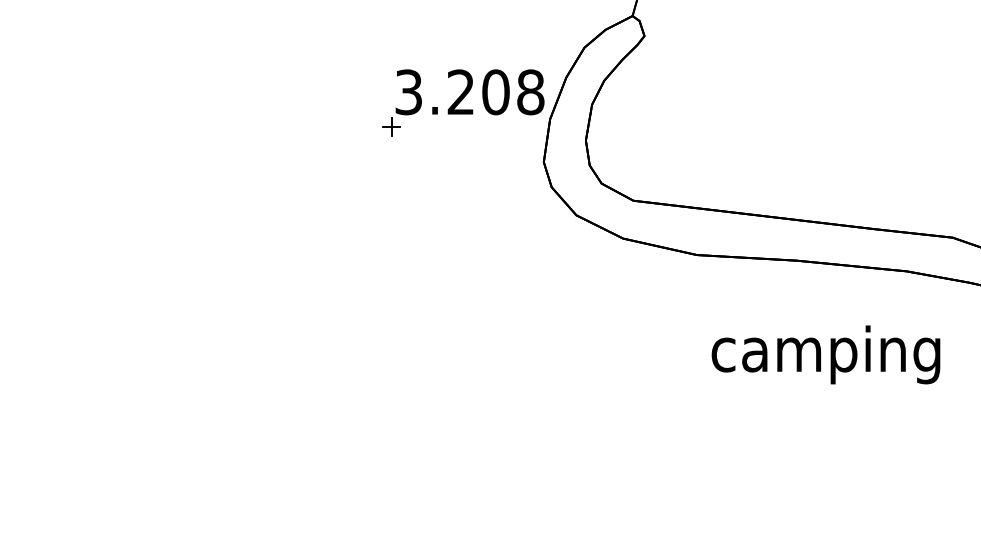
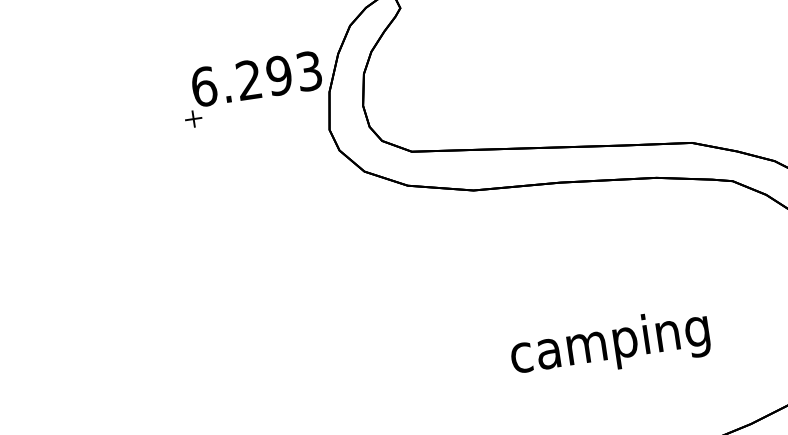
text: (469, 92) -> (256, 79), 3.208 -> 6.293
text: (825, 354) -> (609, 344), moved

